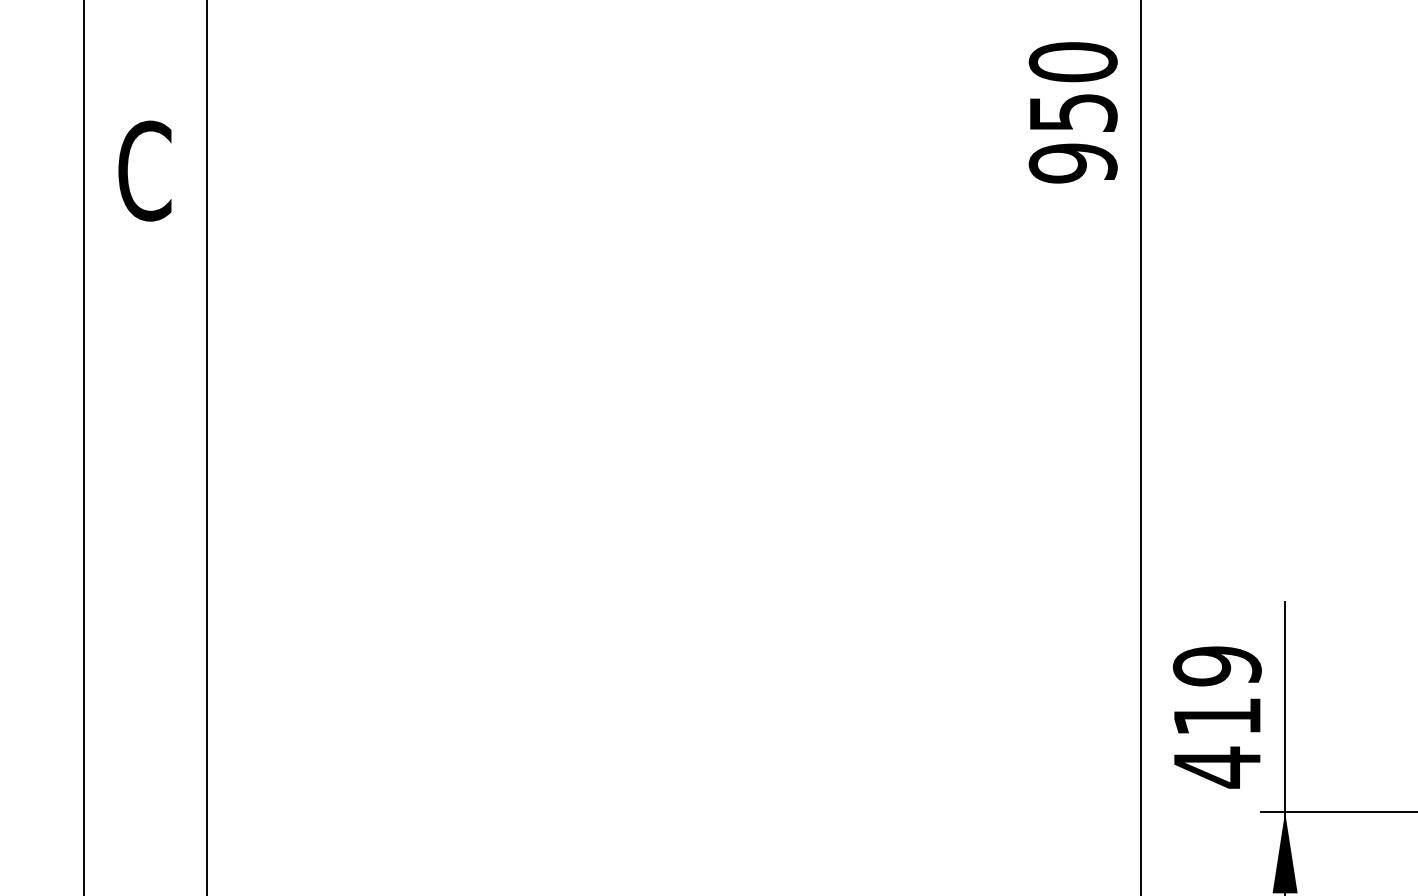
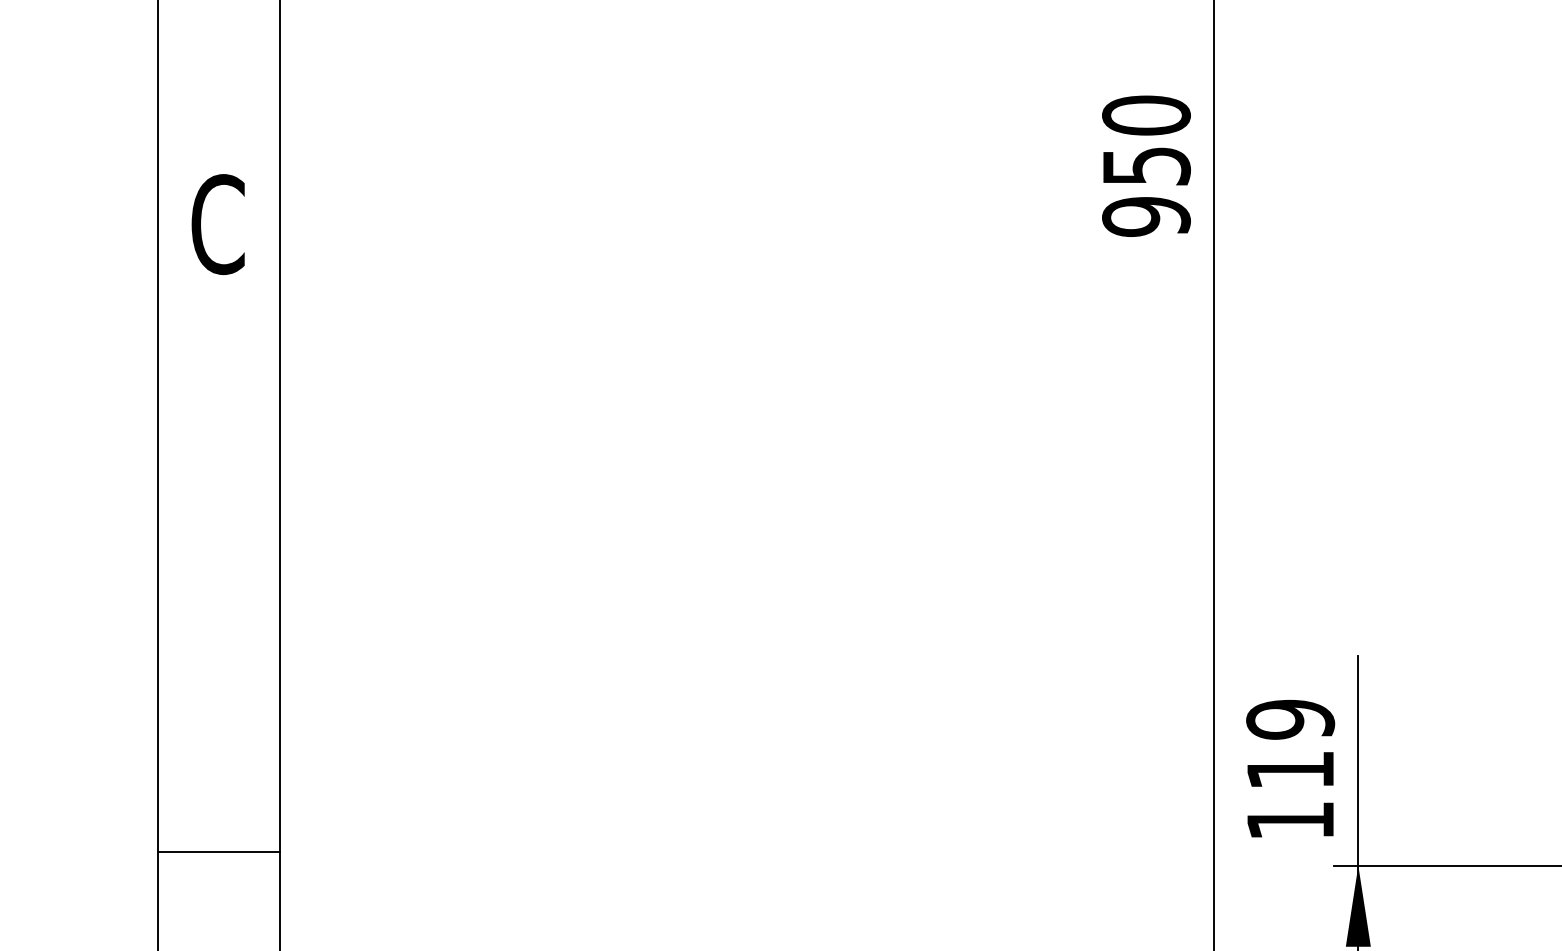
text: (1217, 768) -> (1290, 821), 419 -> 119
line: (145, 799) -> (218, 852), added

